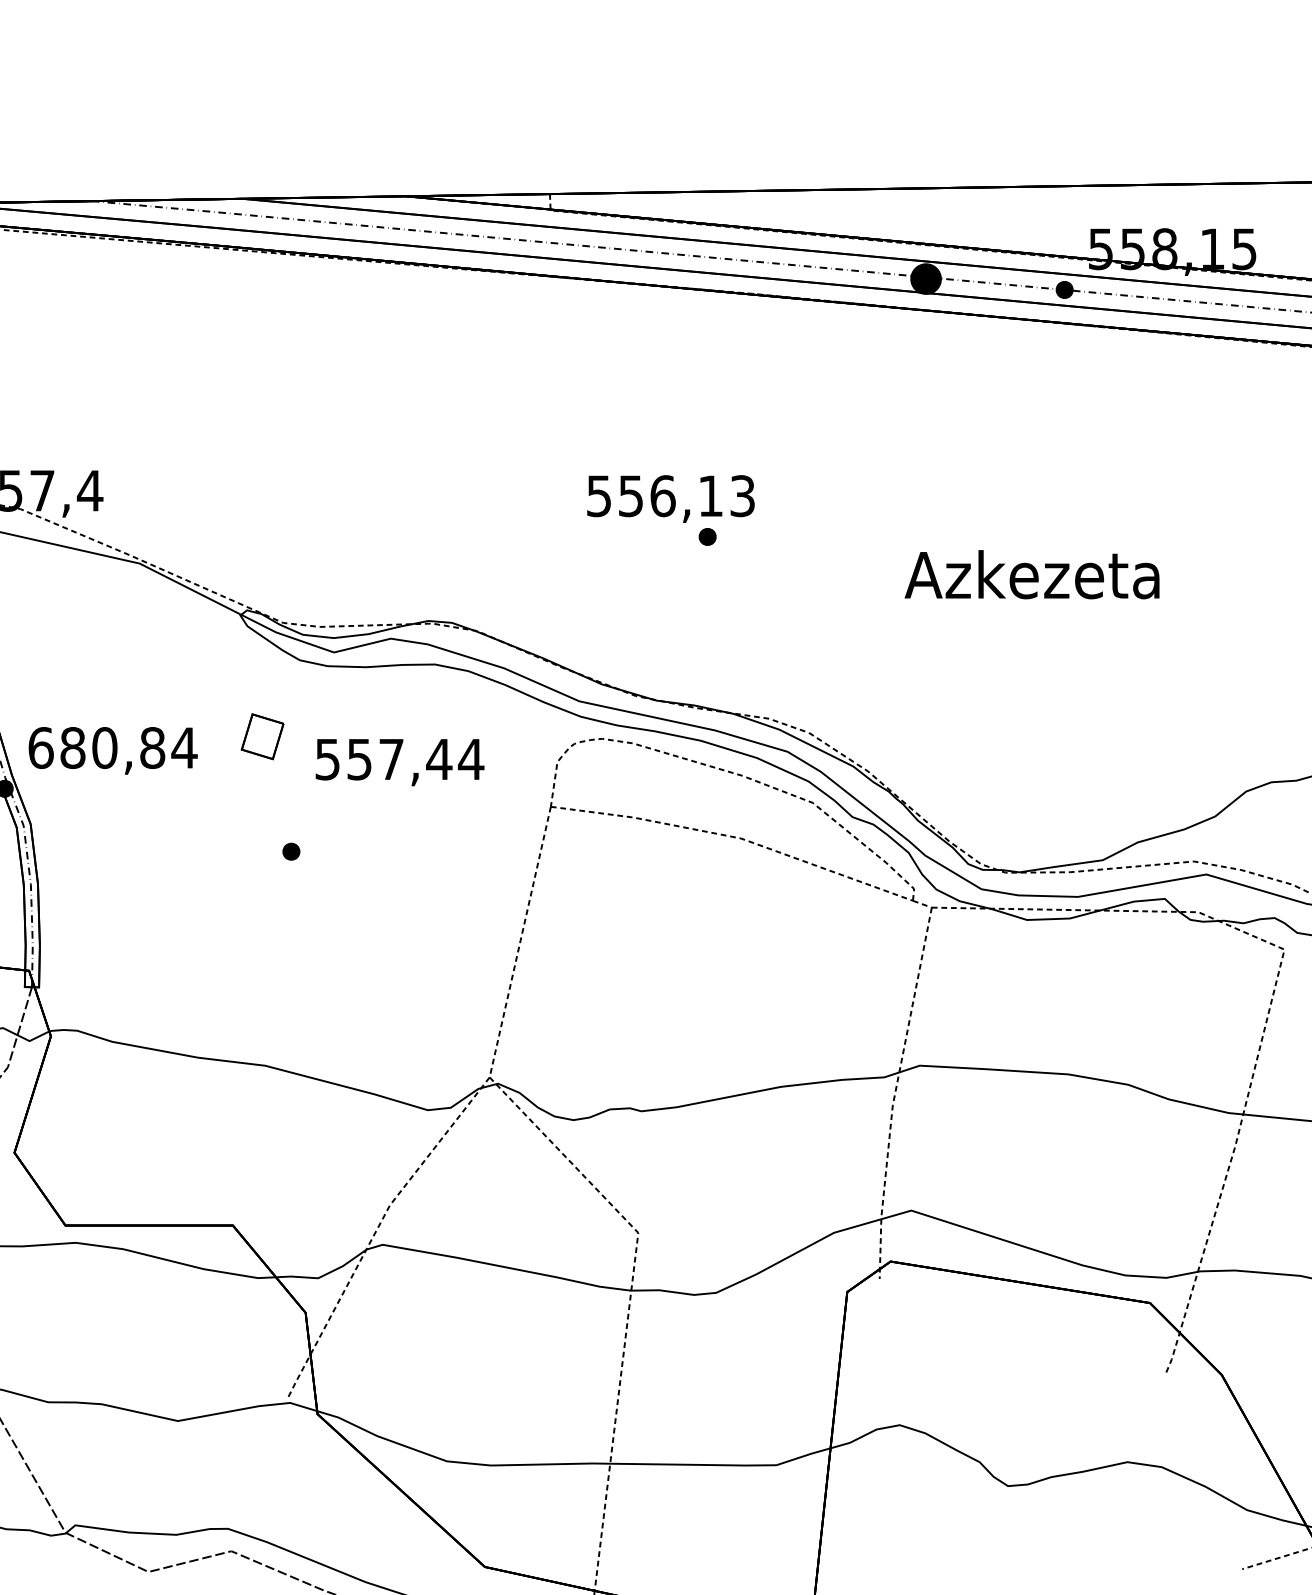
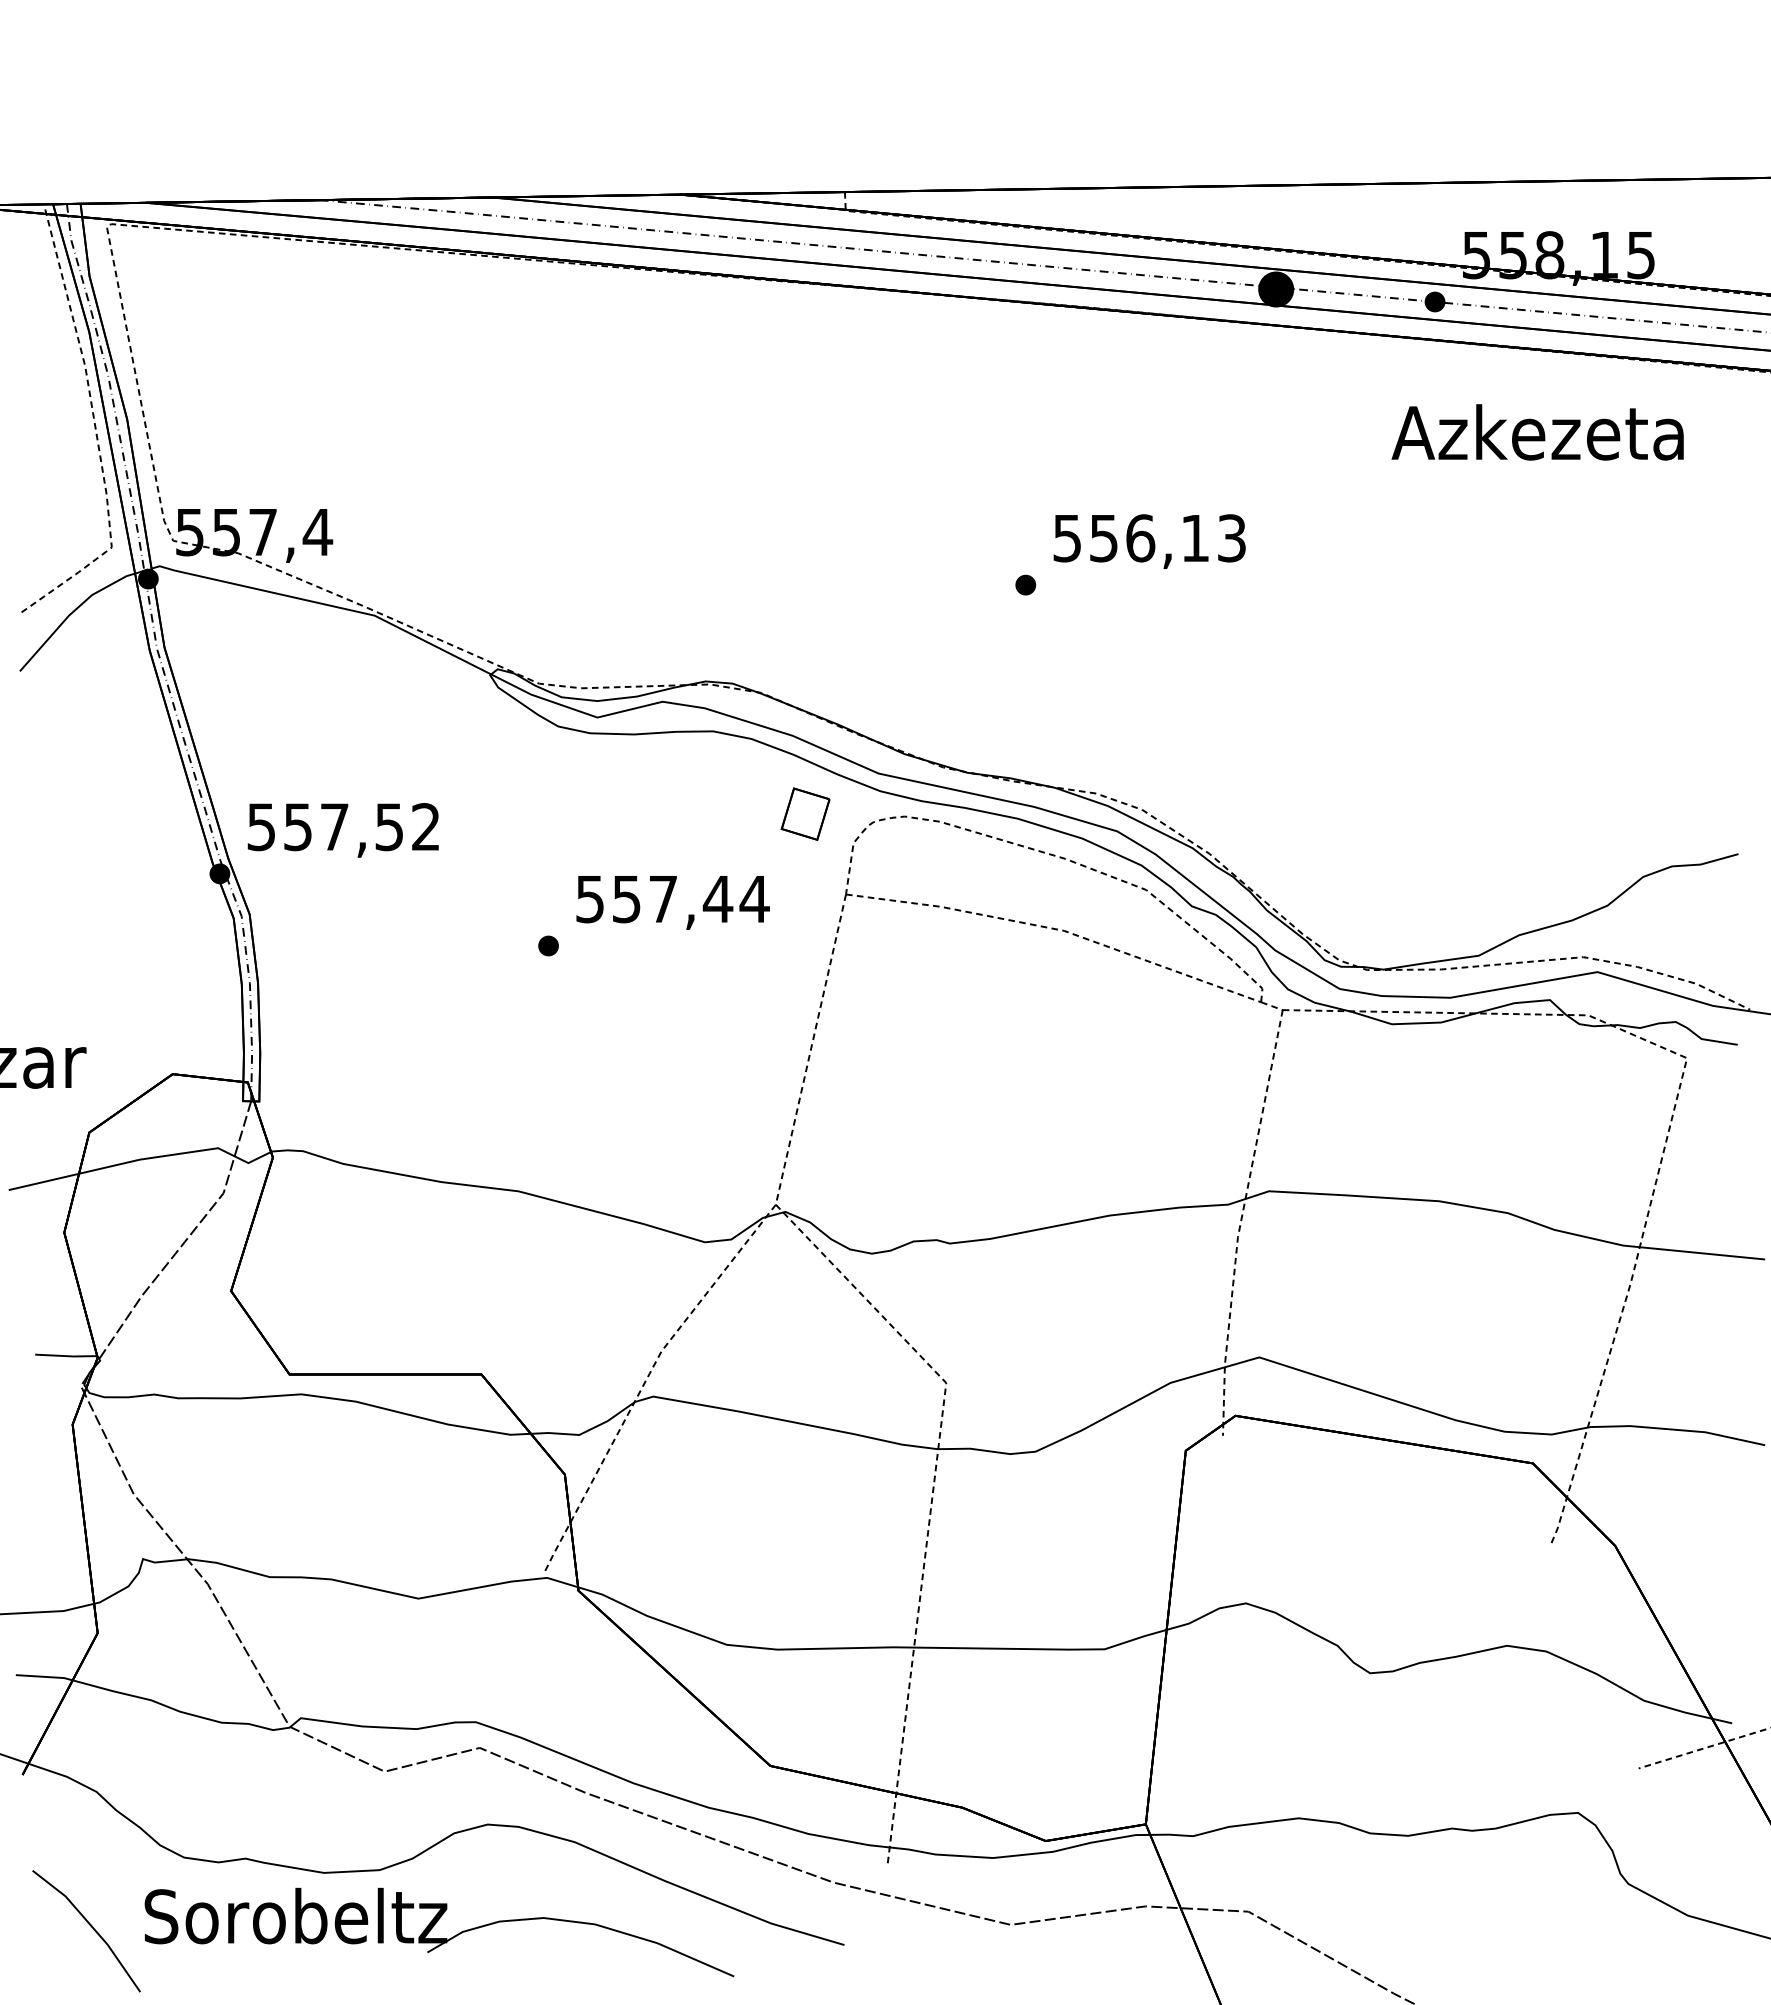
text: (670, 498) -> (1149, 541), moved
text: (1031, 574) -> (1537, 432), moved
part: (262, 736) -> (805, 813), moved
text: (113, 748) -> (344, 827), 680,84 -> 557,52
text: (399, 762) -> (672, 902), moved

